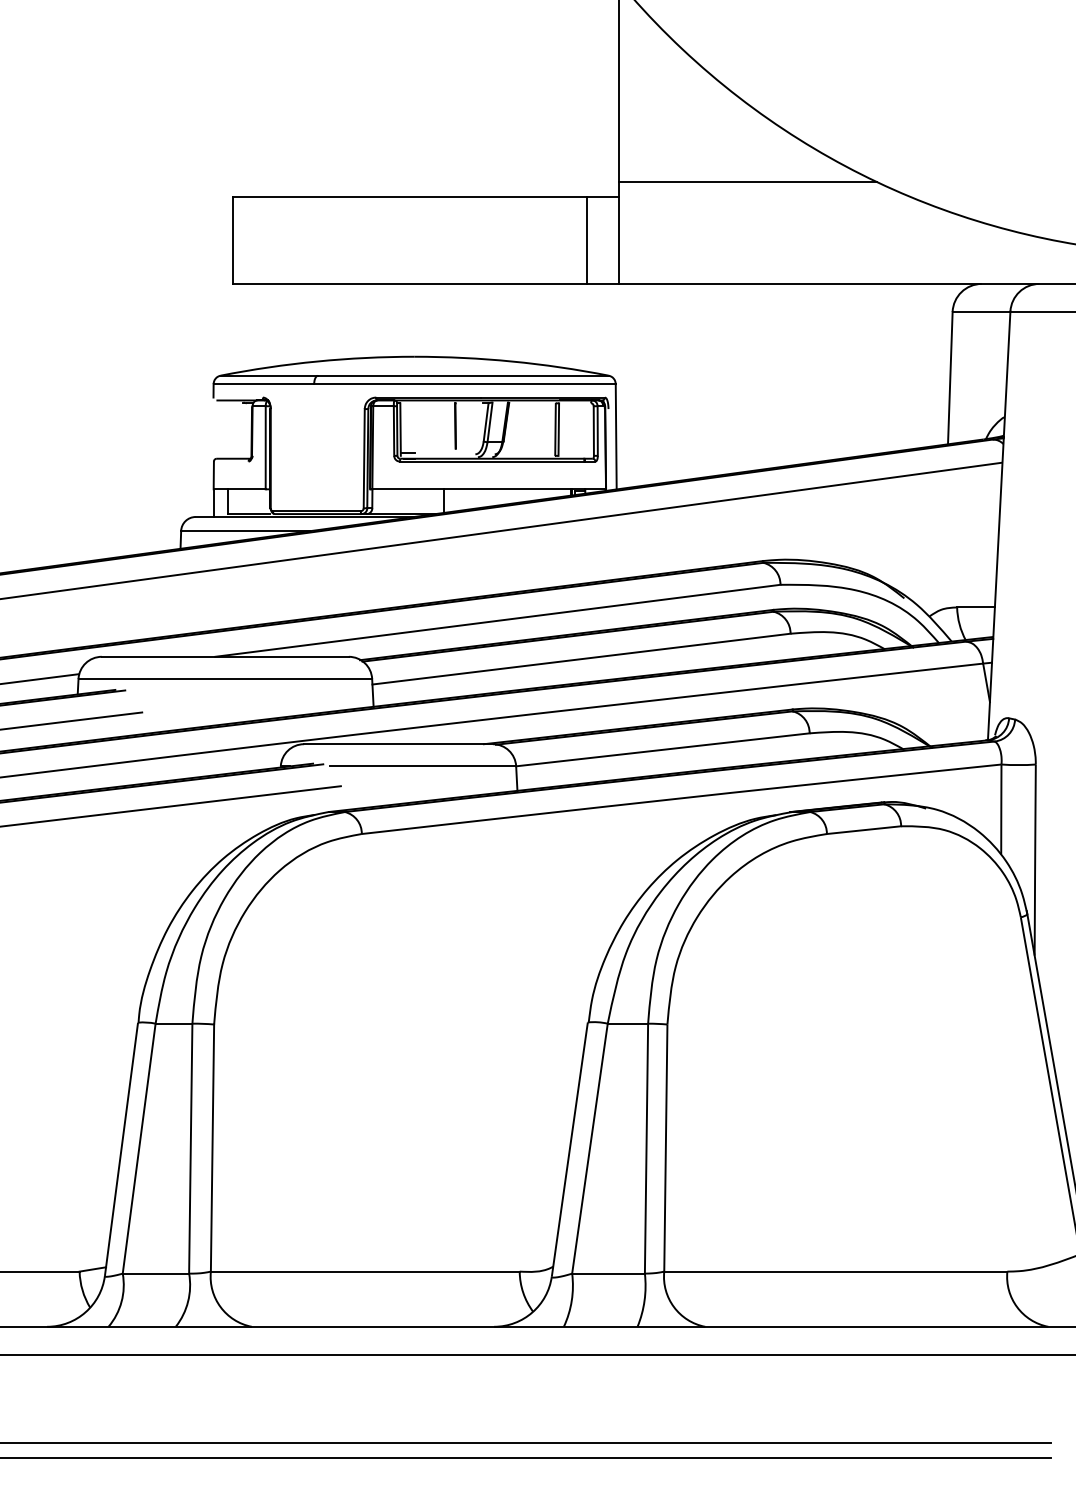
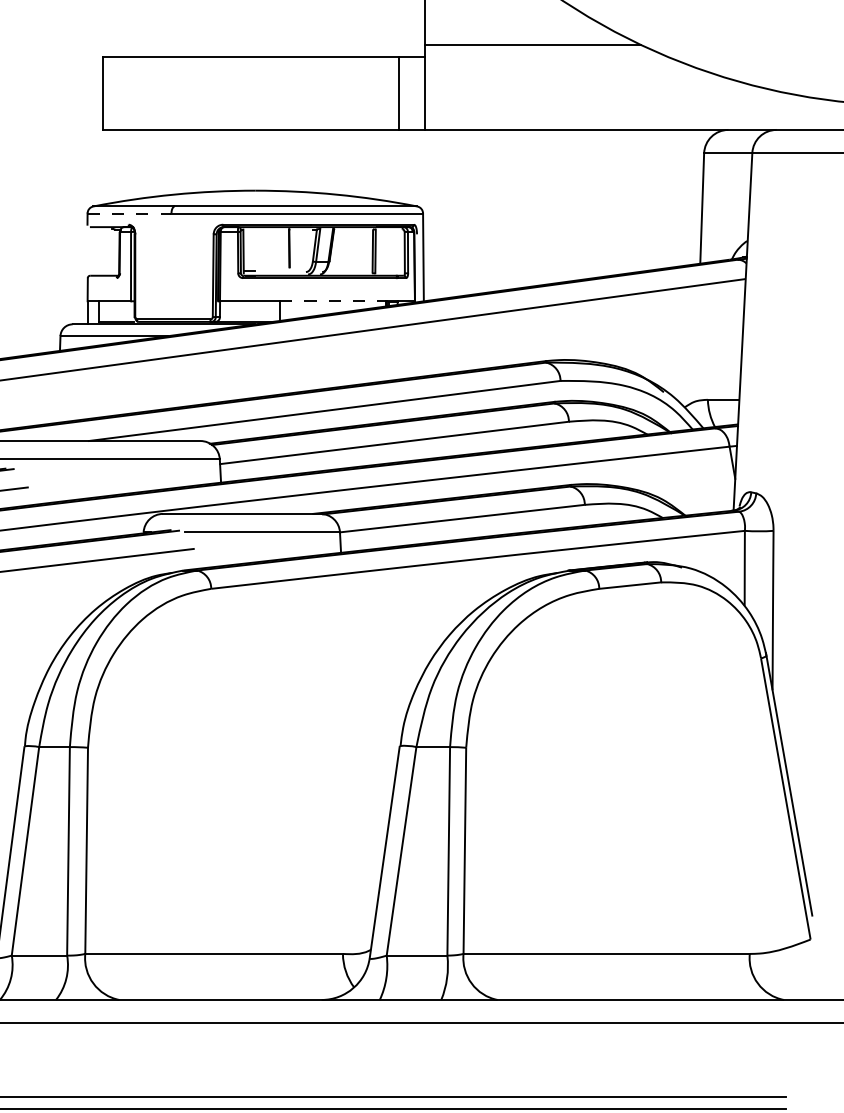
line: (264, 384) -> (130, 213), solid -> dashed
line: (508, 489) -> (333, 301), solid -> dashed

